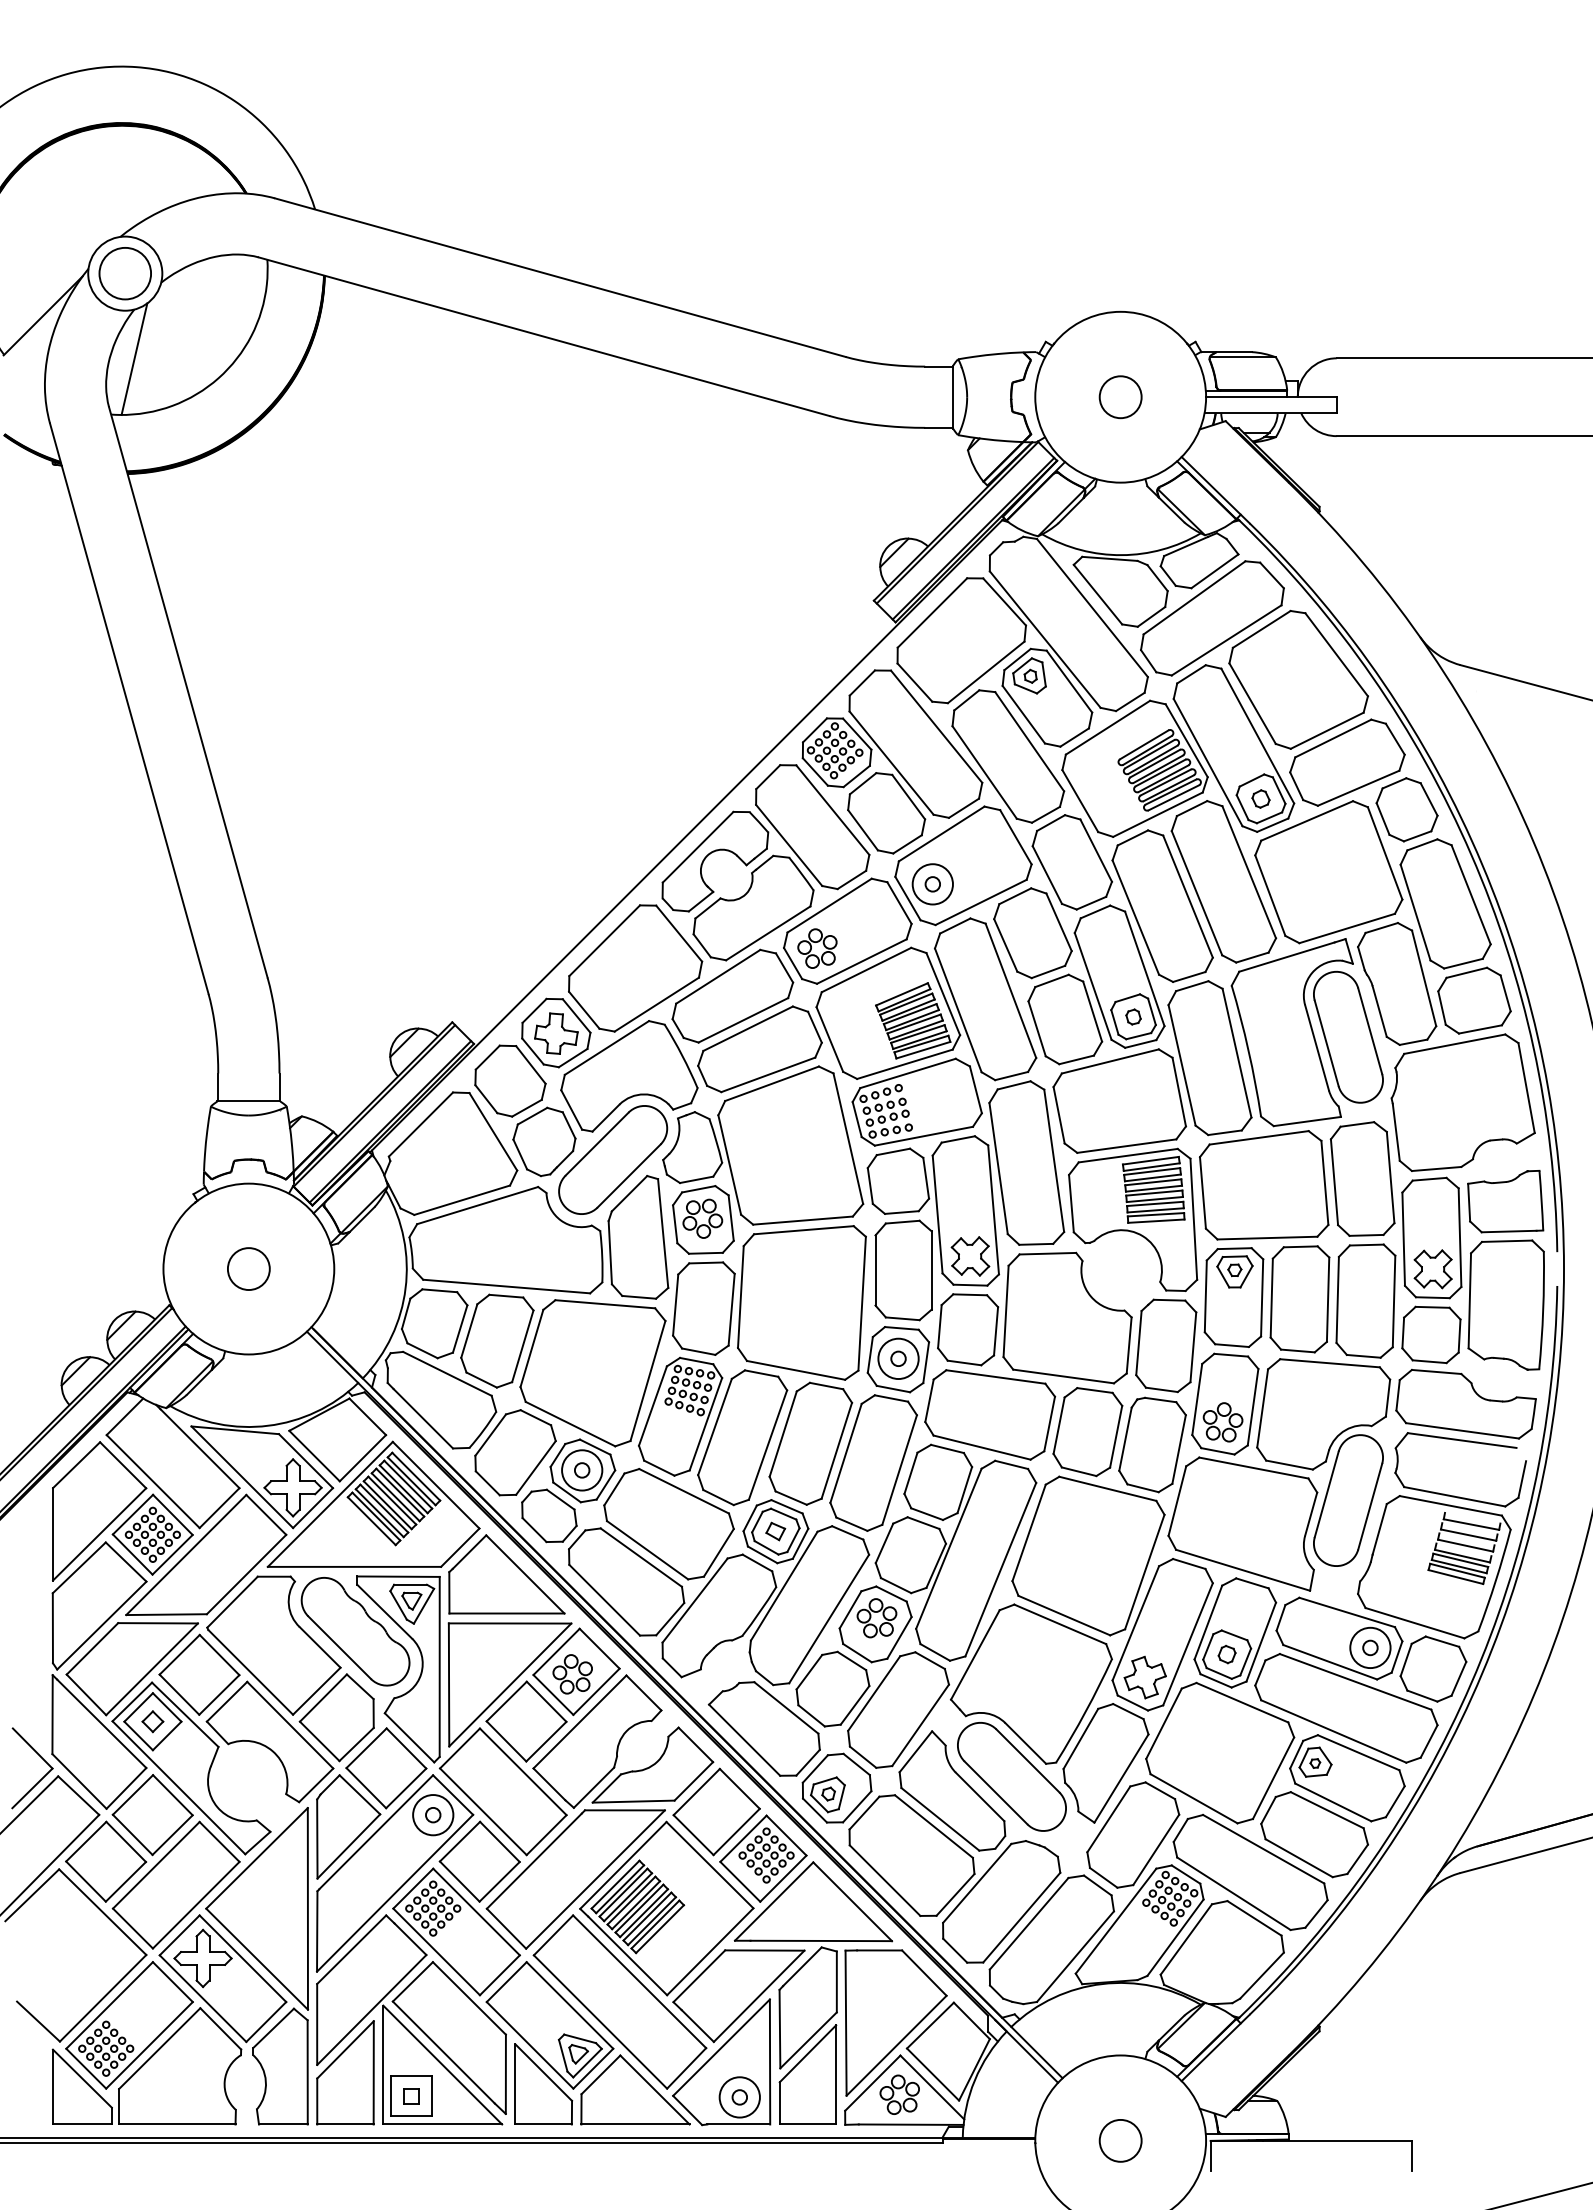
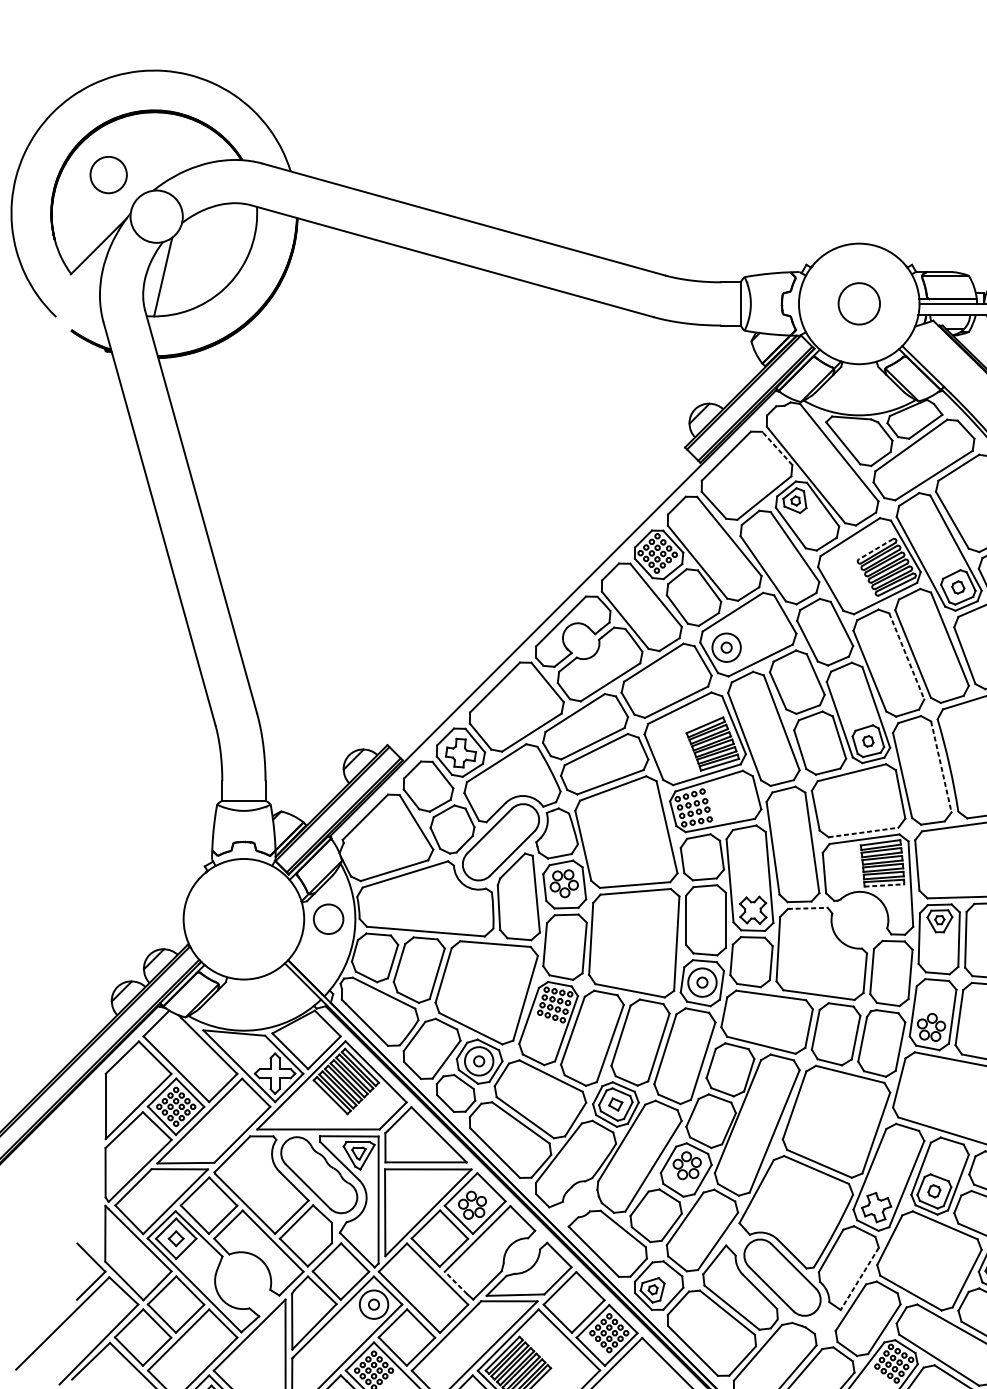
circle: (124, 273) -> (108, 174), moved
circle: (1120, 397) -> (859, 304), size x1.4
line: (1004, 602) -> (777, 448), solid -> dashed
line: (1143, 745) -> (875, 549), solid -> dashed
line: (1188, 896) -> (907, 656), solid -> dashed
part: (817, 948) -> (645, 693), removed
line: (1237, 1053) -> (941, 767), solid -> dashed
line: (1126, 1146) -> (863, 832), solid -> dashed
line: (1156, 1221) -> (884, 885), solid -> dashed
line: (1048, 1253) -> (808, 908), solid -> dashed
circle: (248, 1268) -> (328, 918), moved
line: (1121, 1778) -> (859, 1278), solid -> dashed
line: (549, 1784) -> (456, 1283), solid -> dashed

